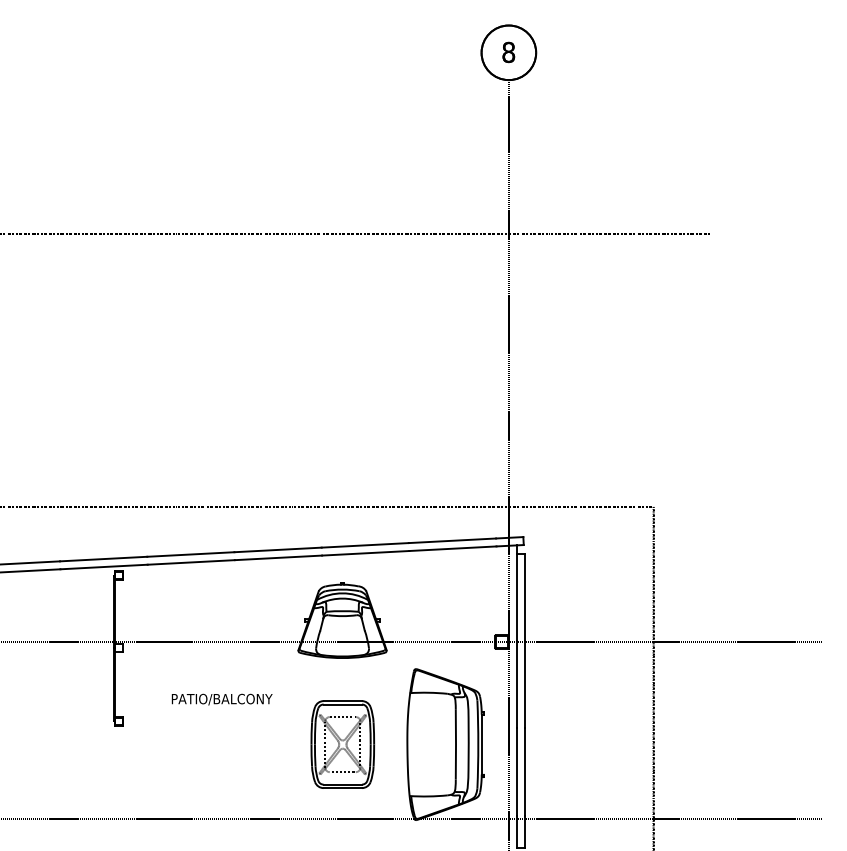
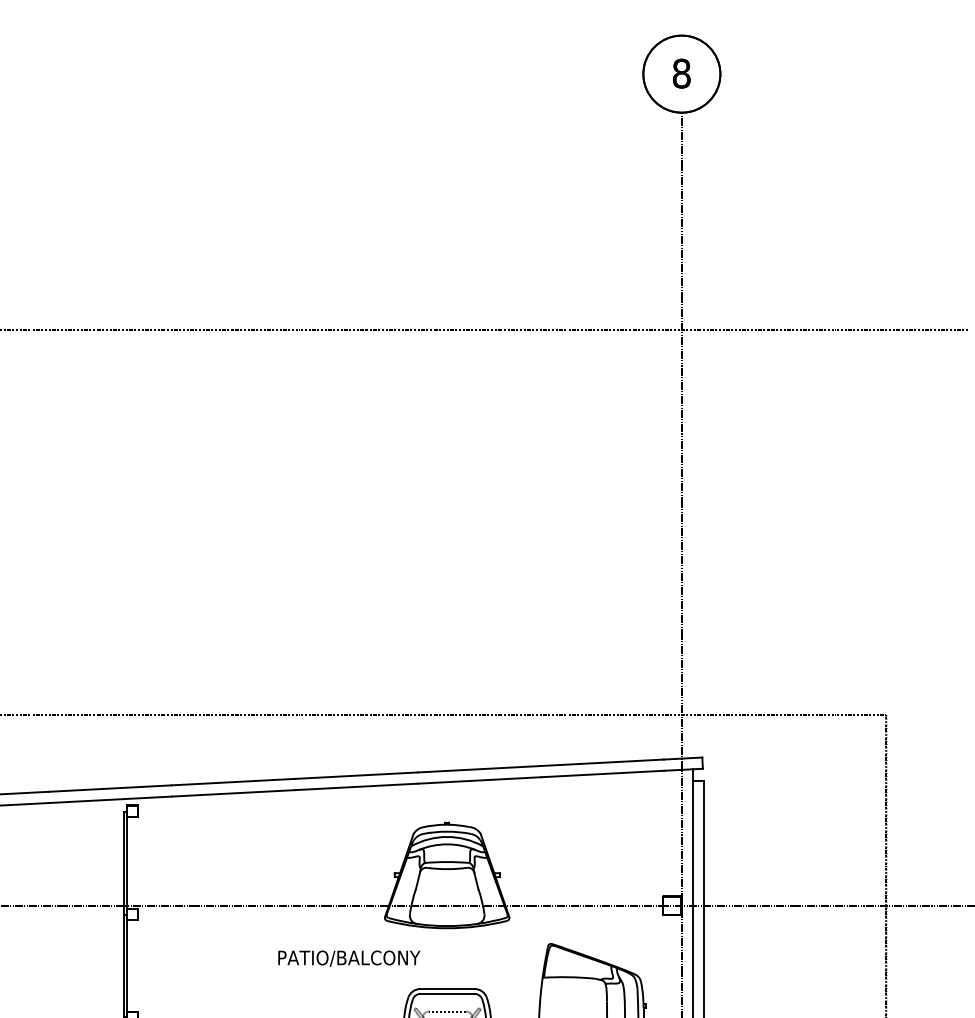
text: (221, 699) -> (348, 958), moved

